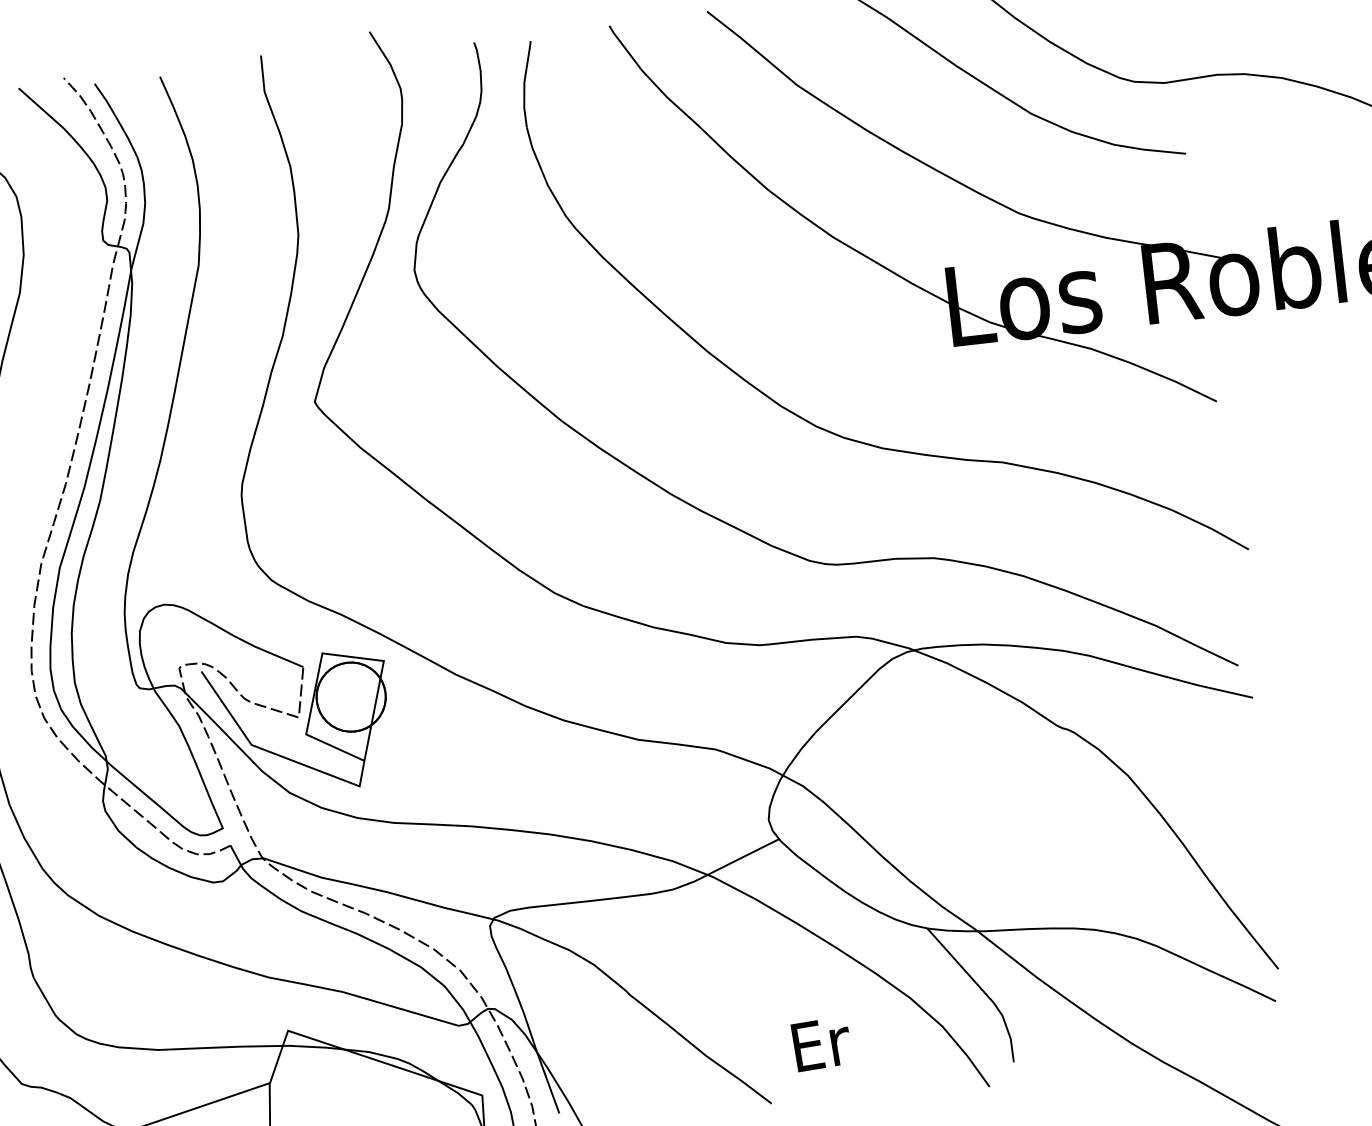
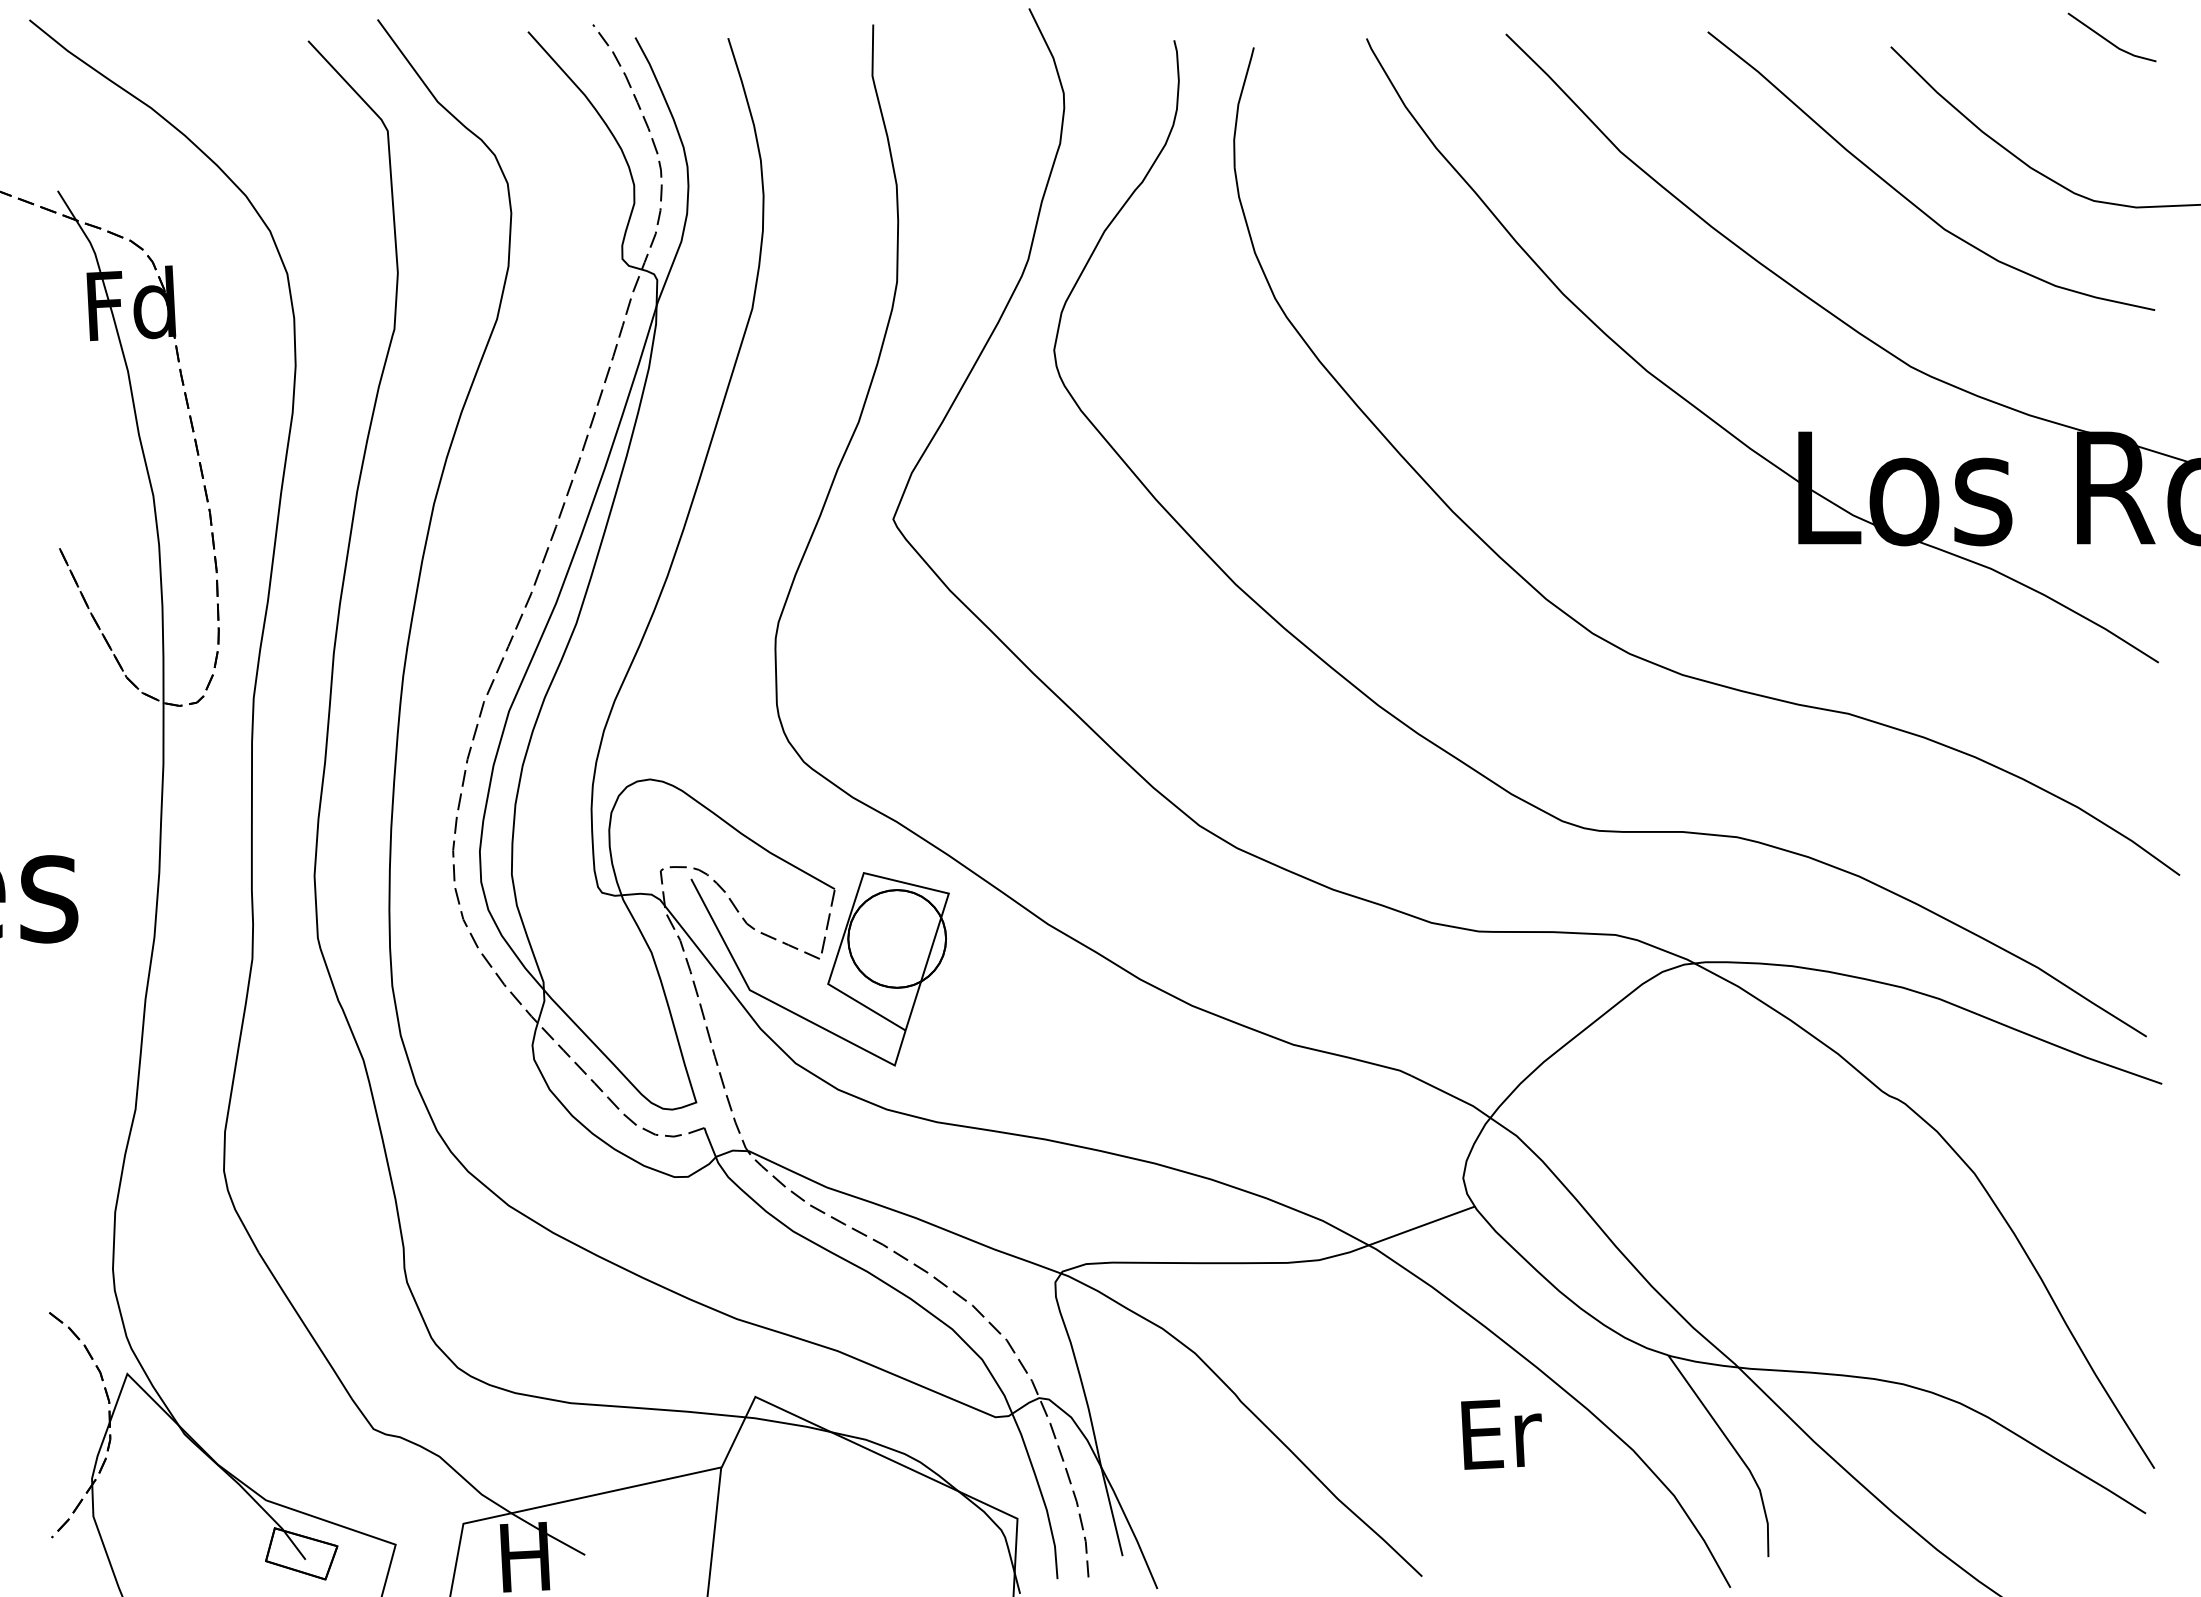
text: (821, 1044) -> (1501, 1434), moved

